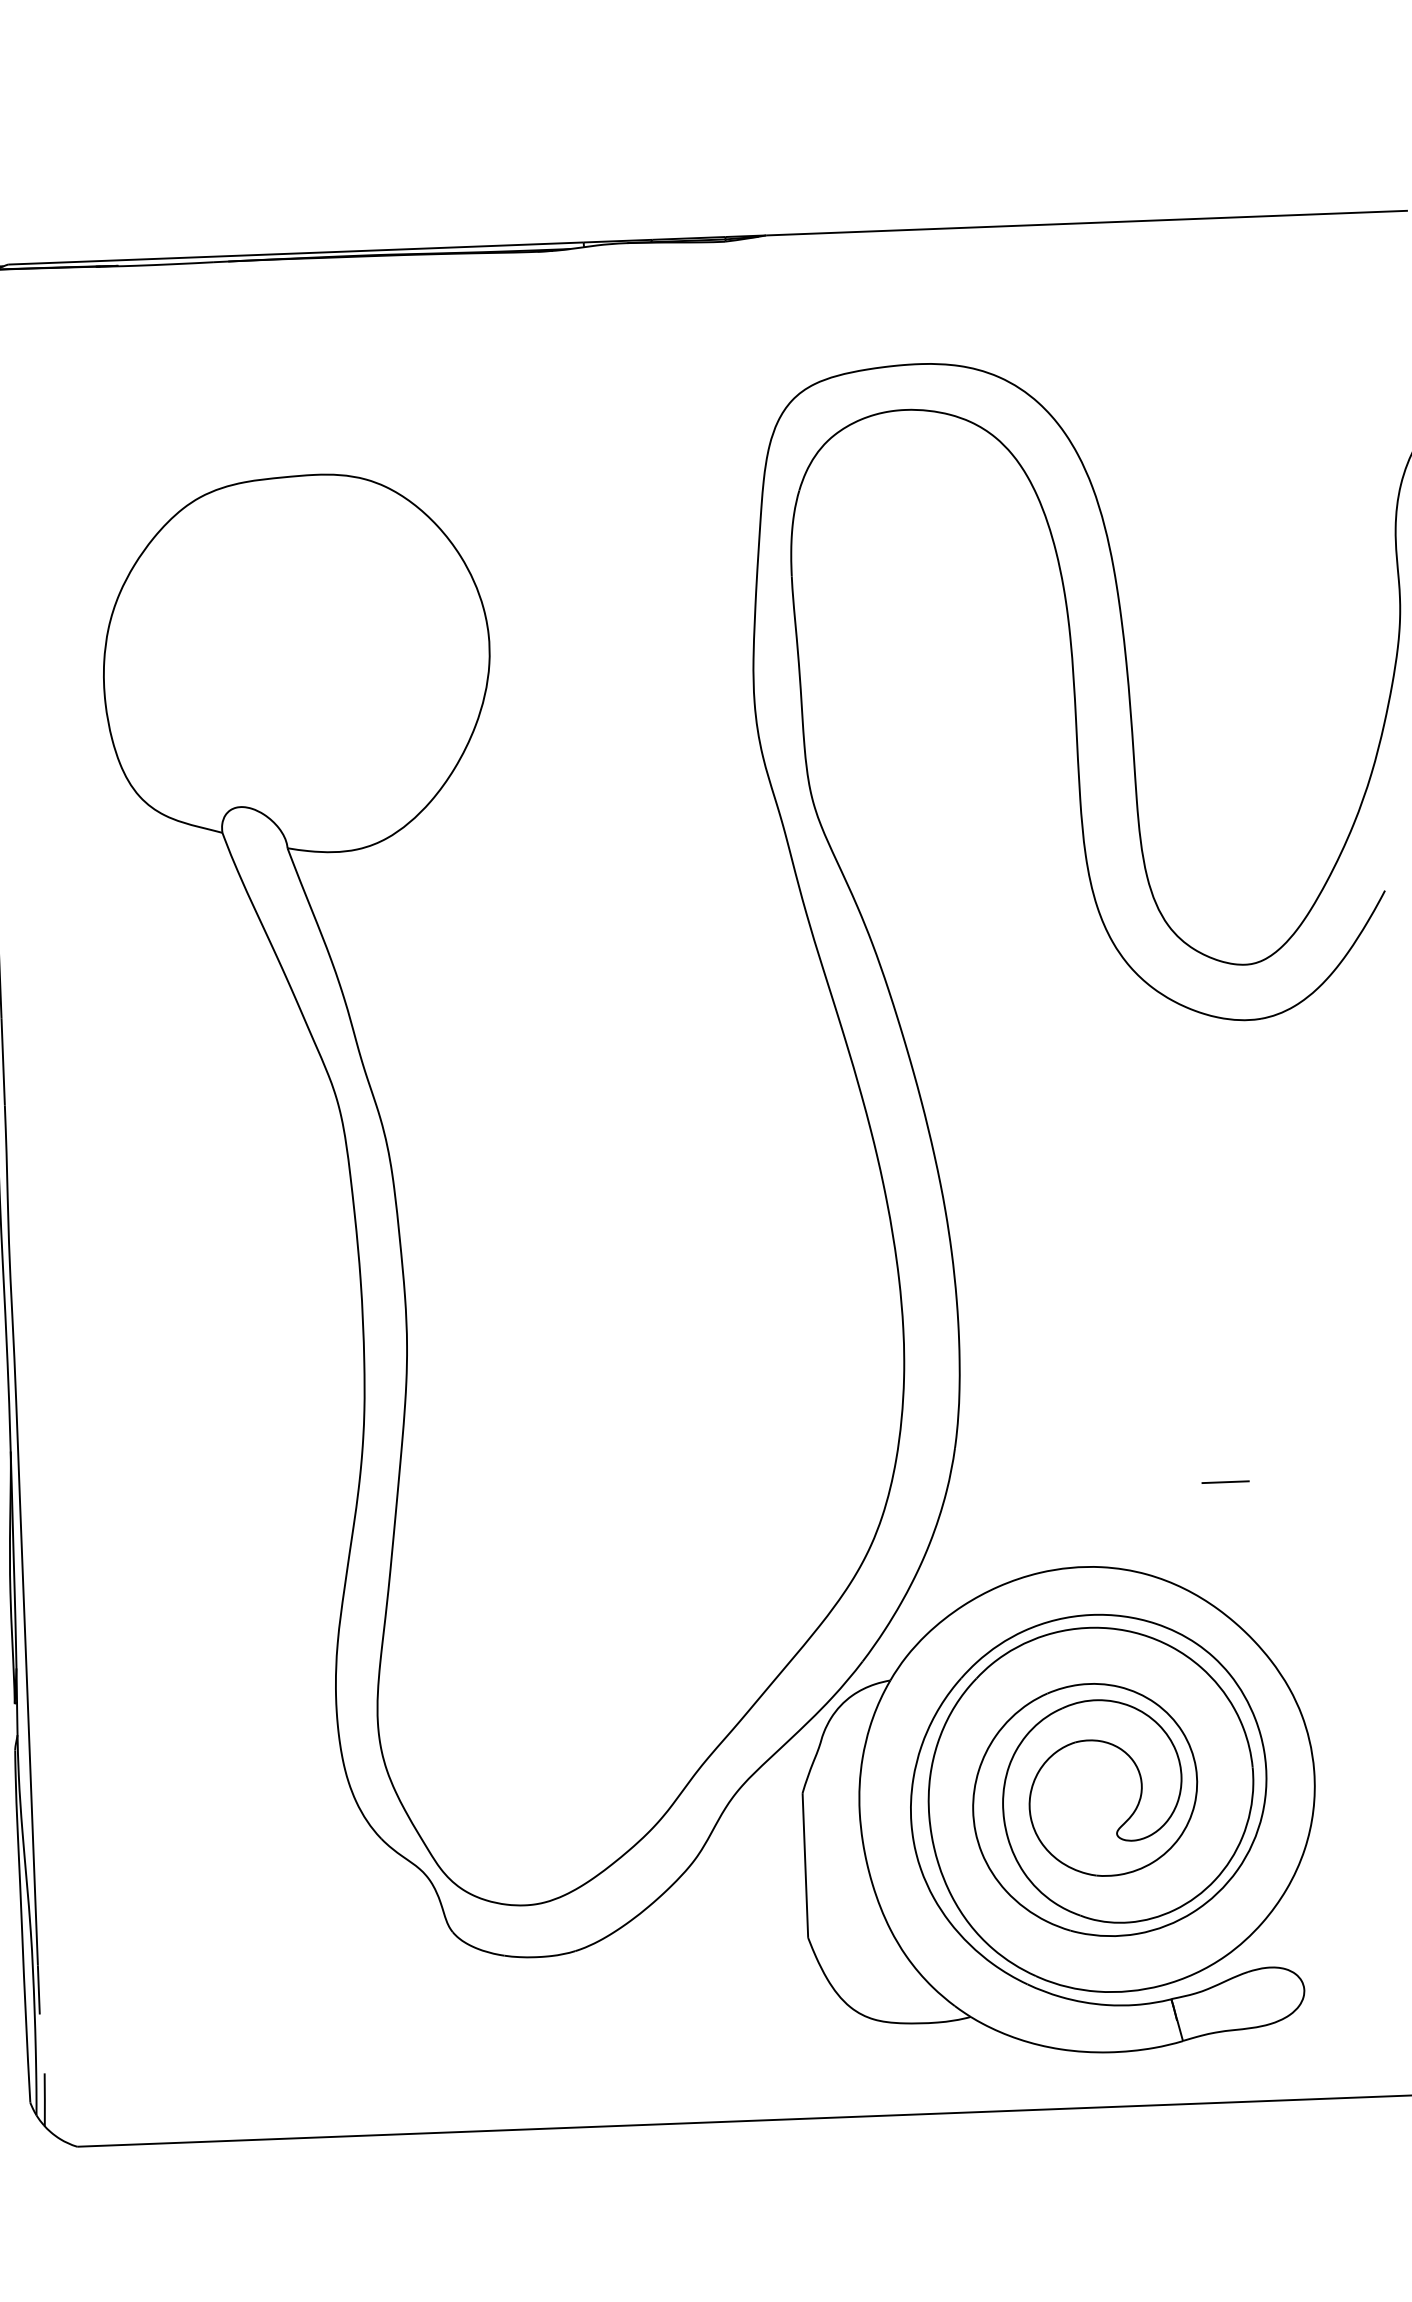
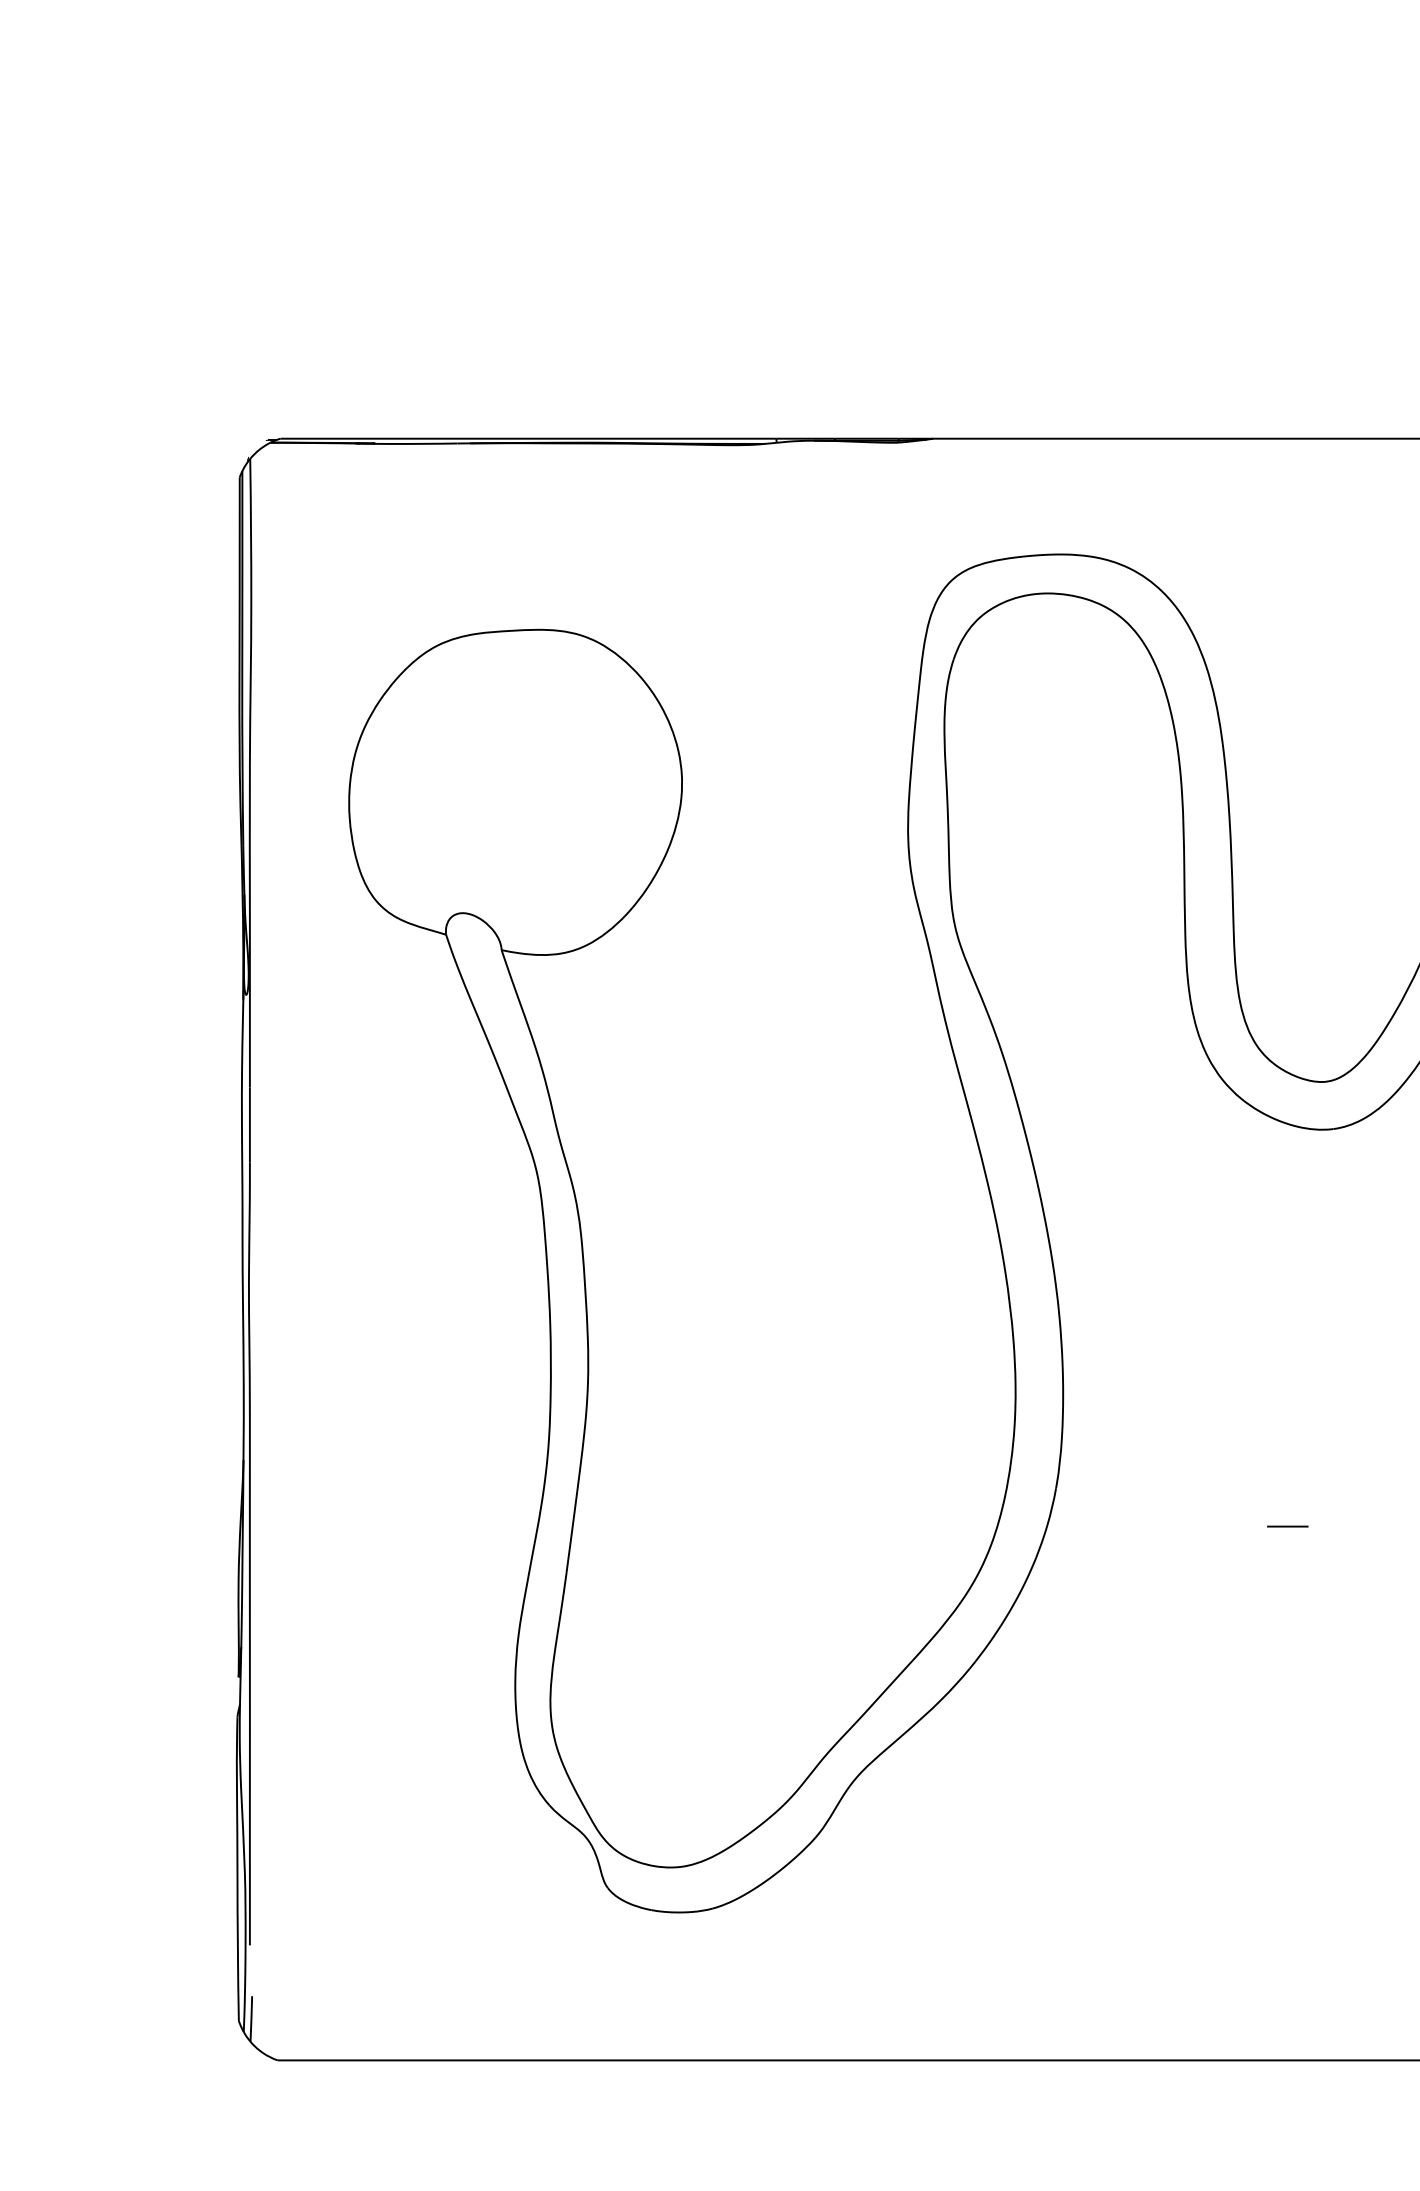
part: (1032, 1818) -> (1110, 1809), removed

